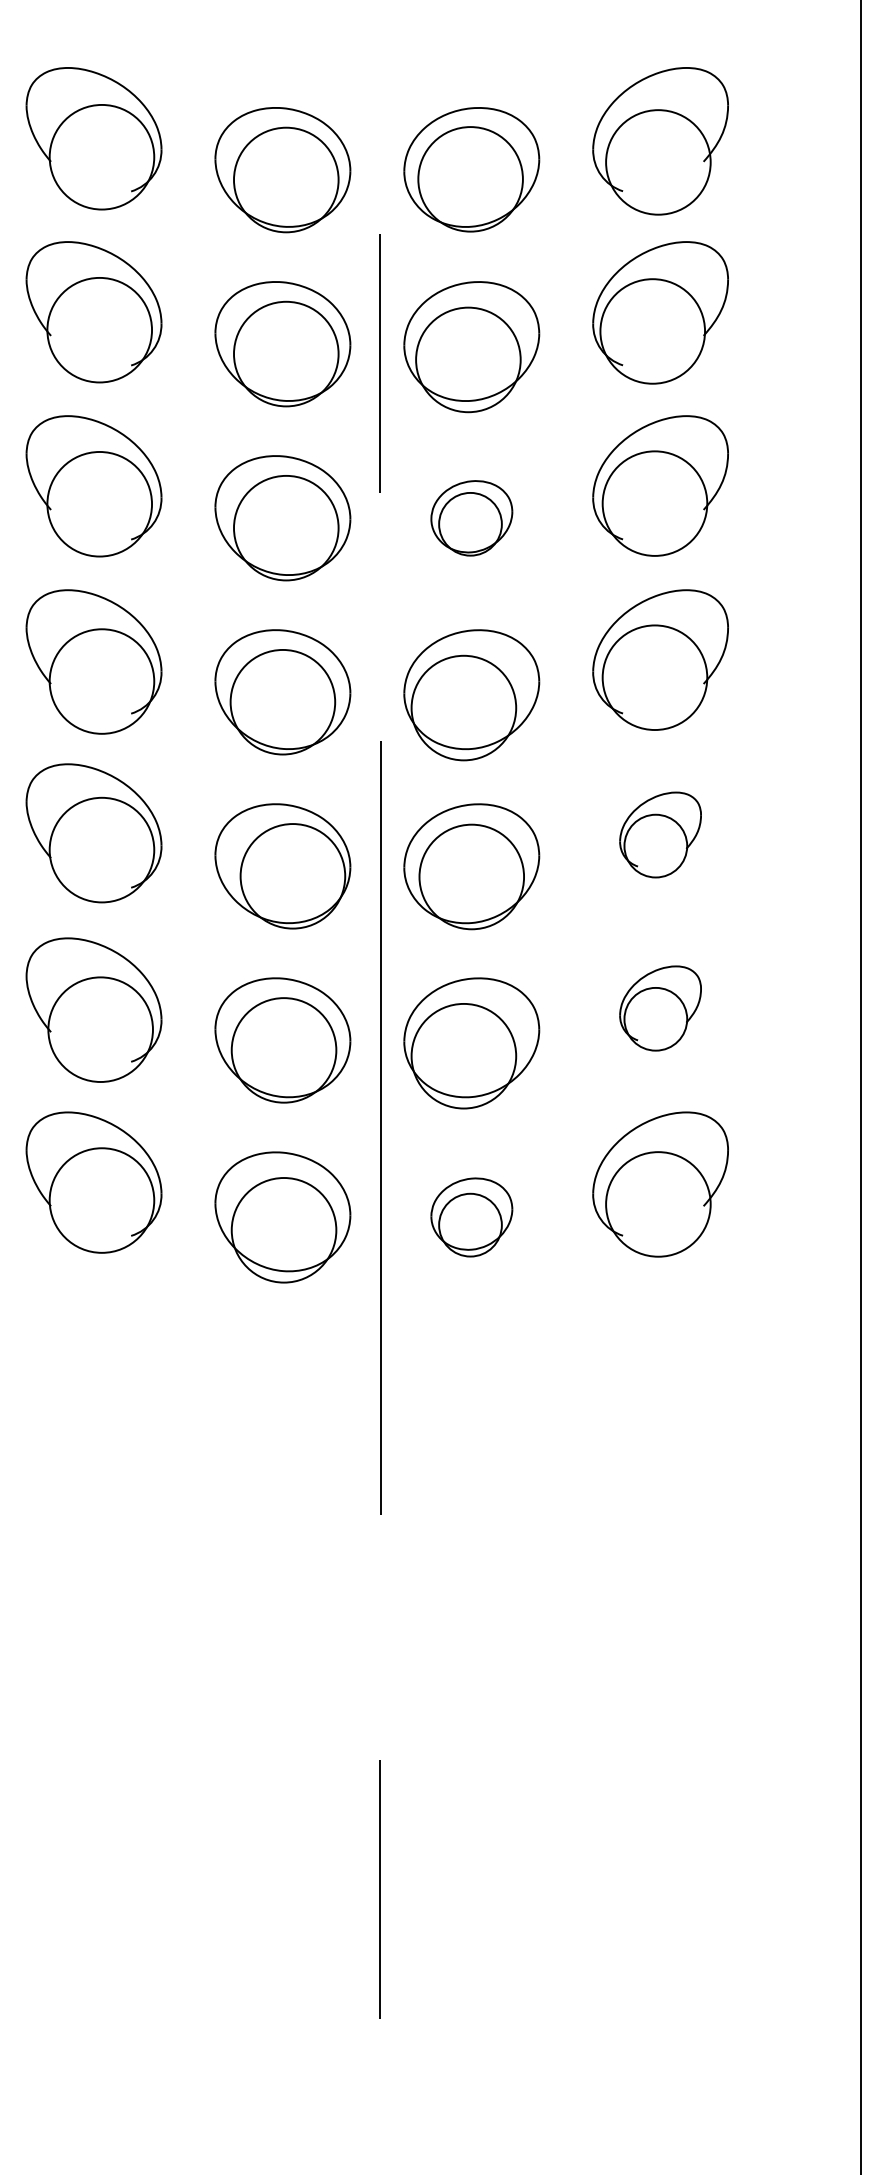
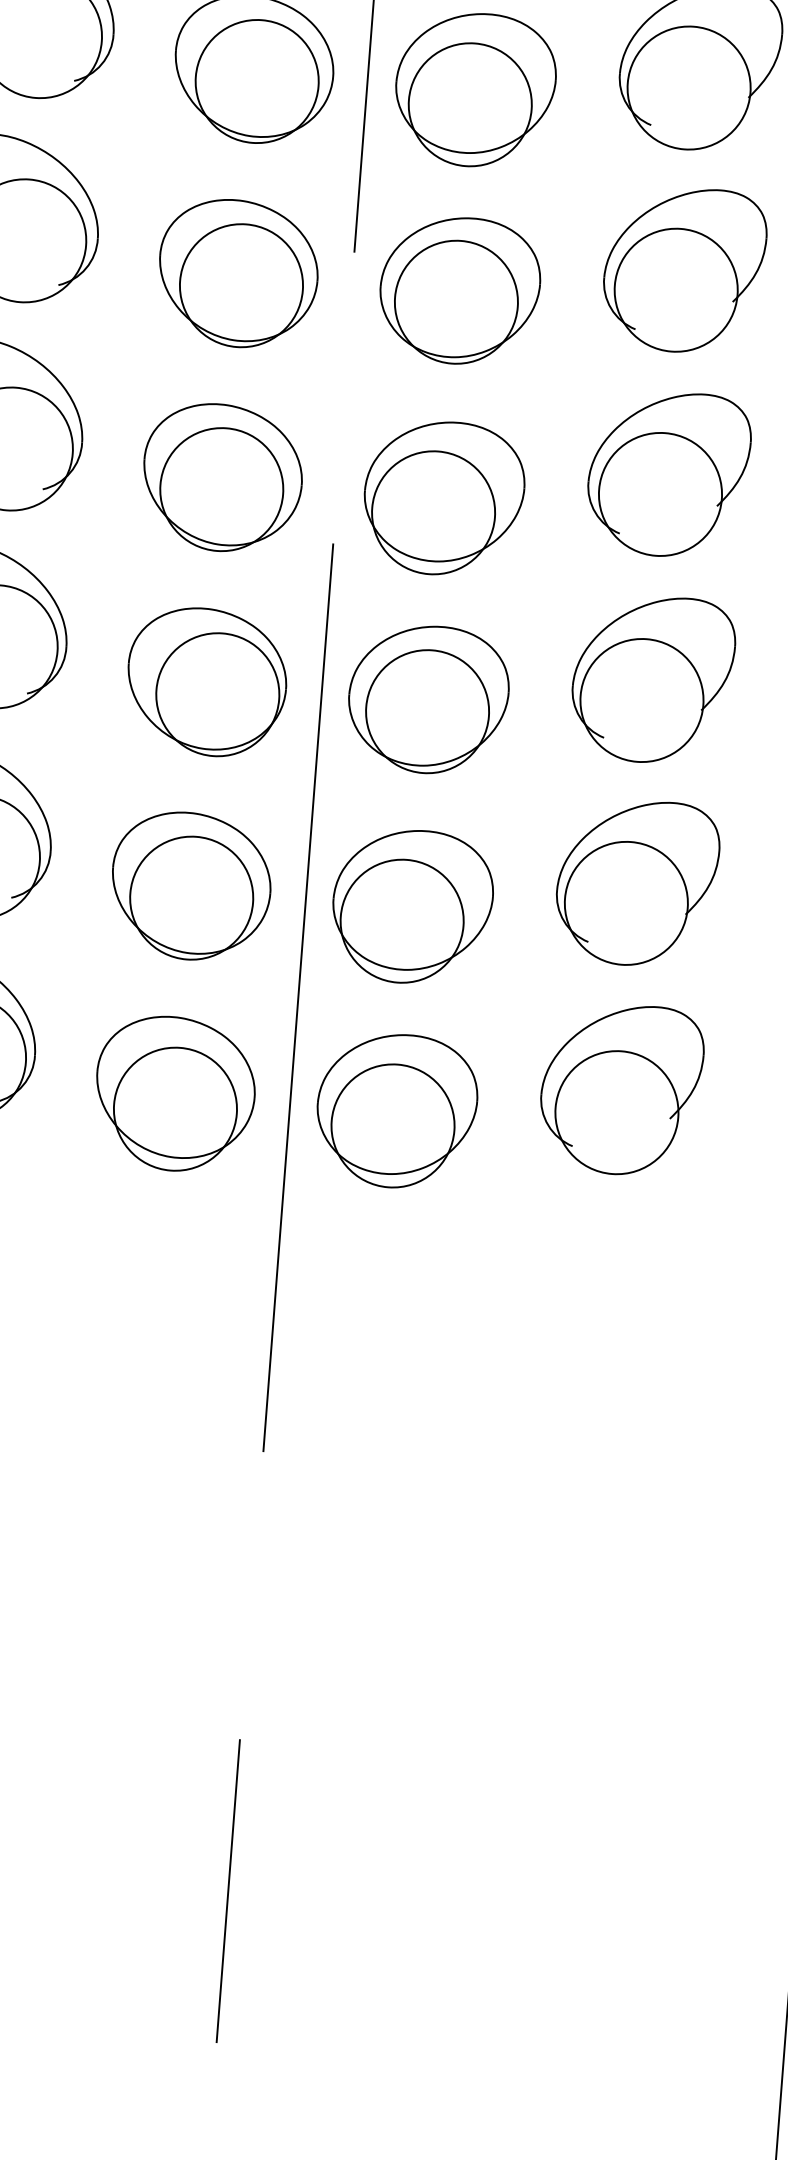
part: (471, 518) -> (459, 291), size x1.67
part: (660, 834) -> (652, 678), size x1.67
part: (660, 1008) -> (637, 883), size x1.67
part: (471, 1217) -> (396, 1111), size x1.67

